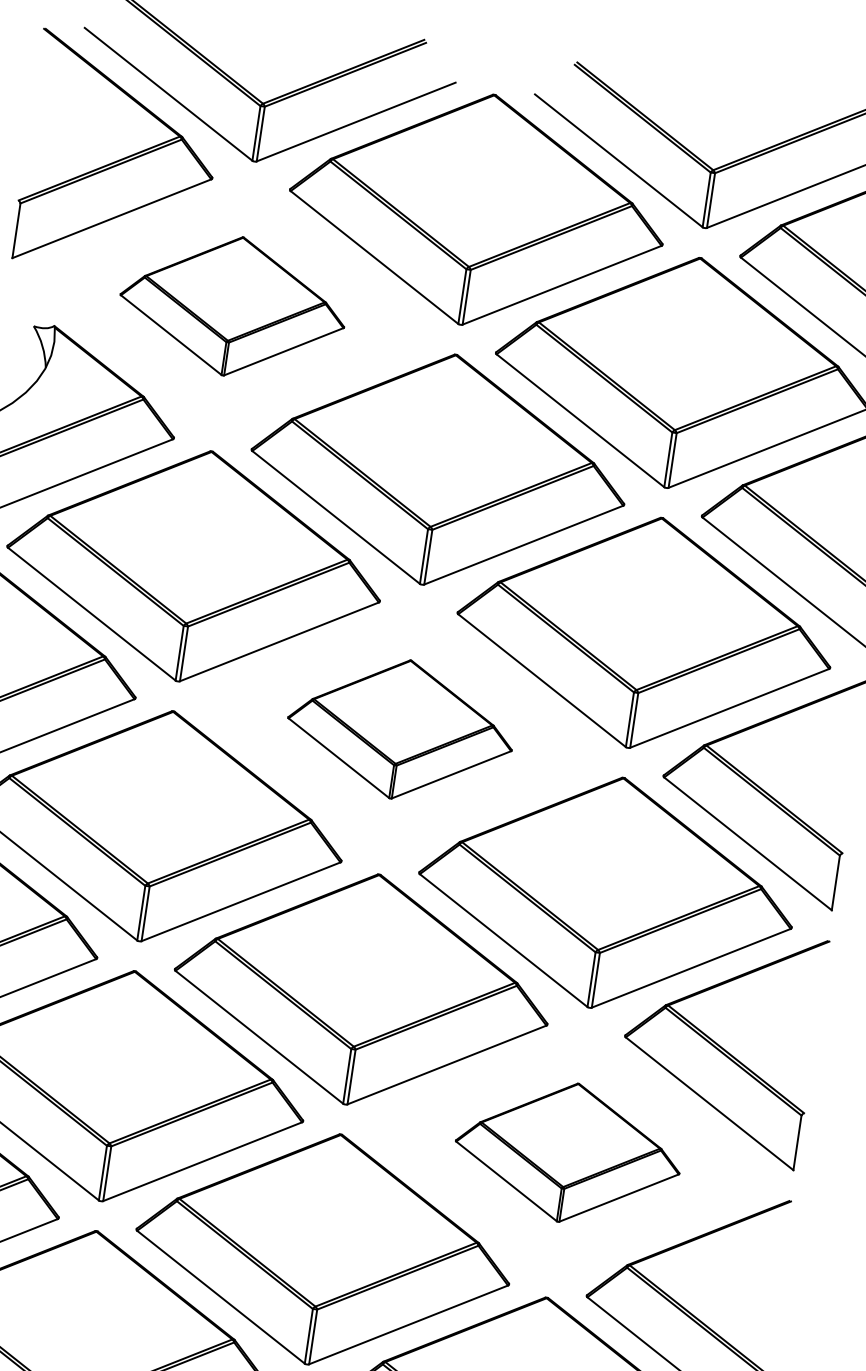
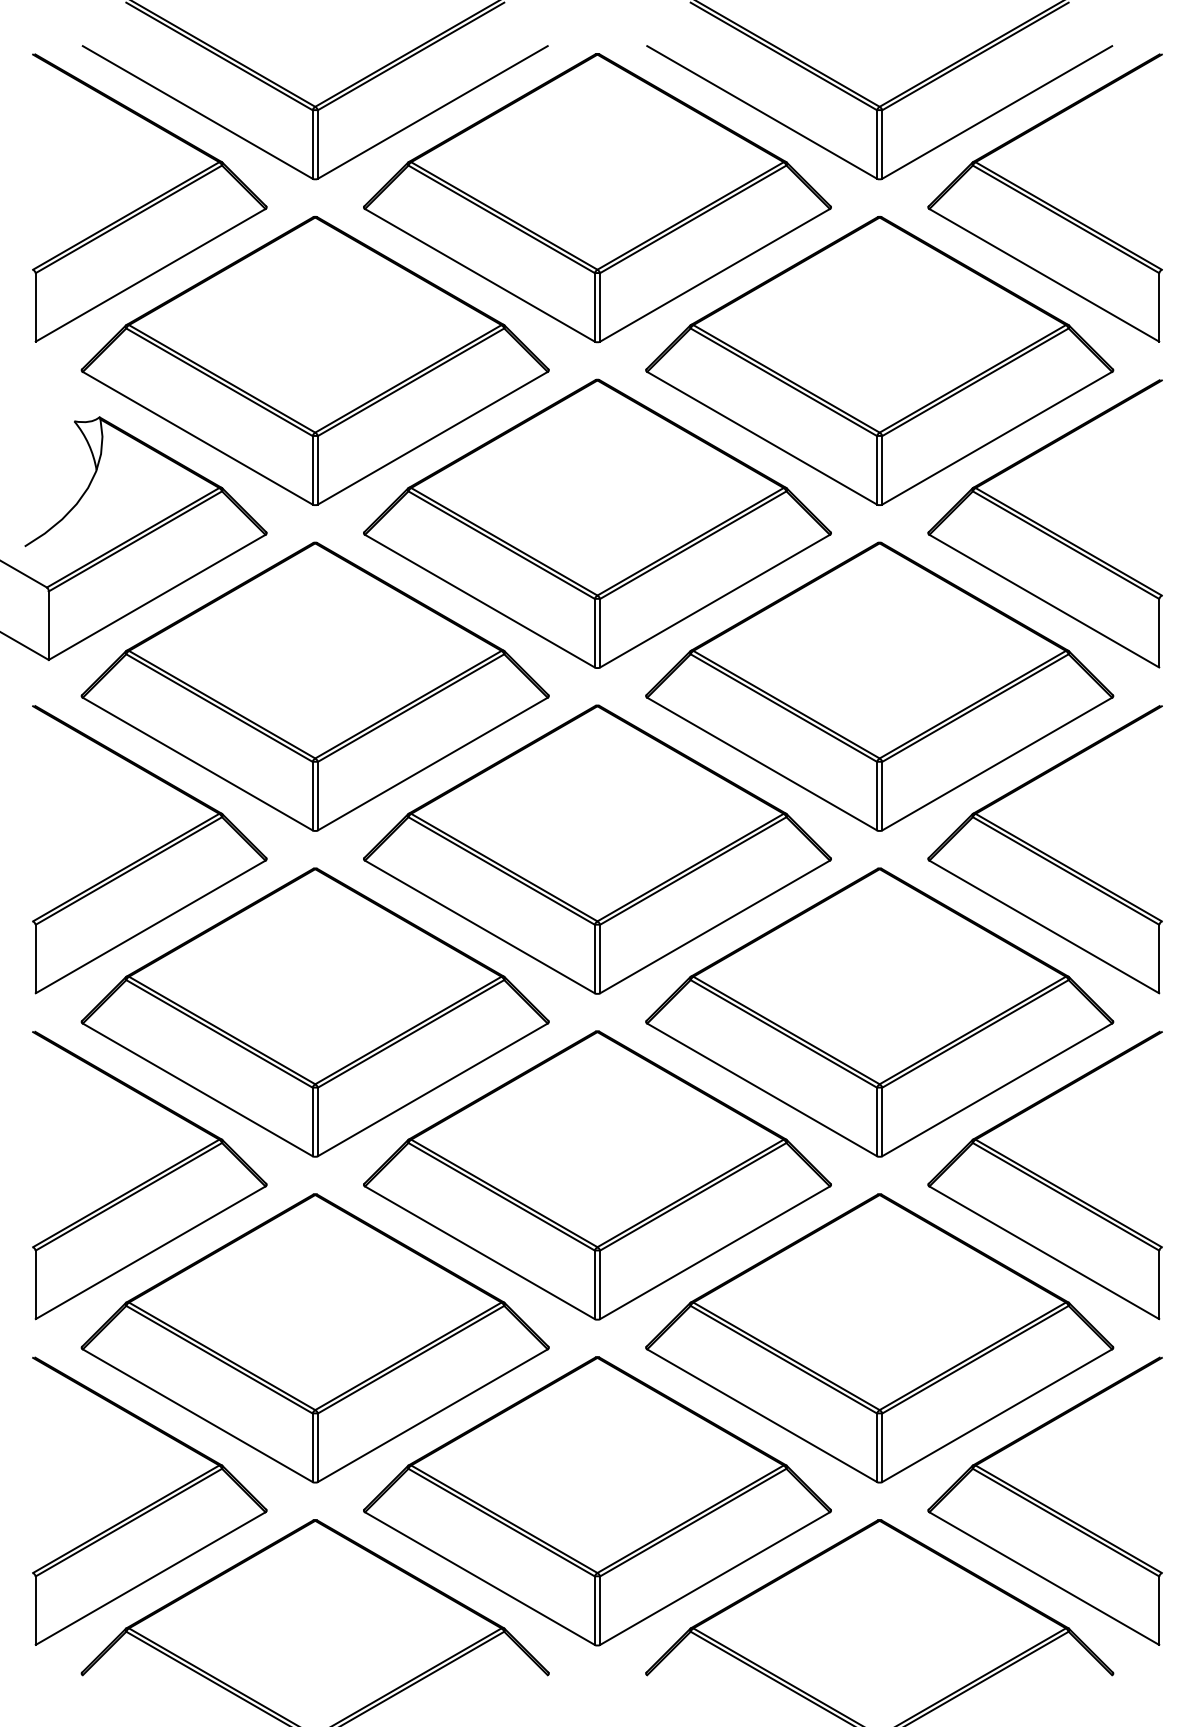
part: (232, 306) -> (314, 360), size x1.67
part: (400, 729) -> (597, 849), size x1.67
part: (568, 1152) -> (879, 1338), size x1.67

